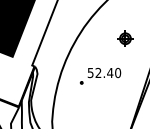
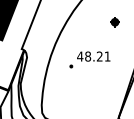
part: (125, 38) -> (115, 22), size x0.62
text: (104, 72) -> (94, 56), 52.40 -> 48.21

